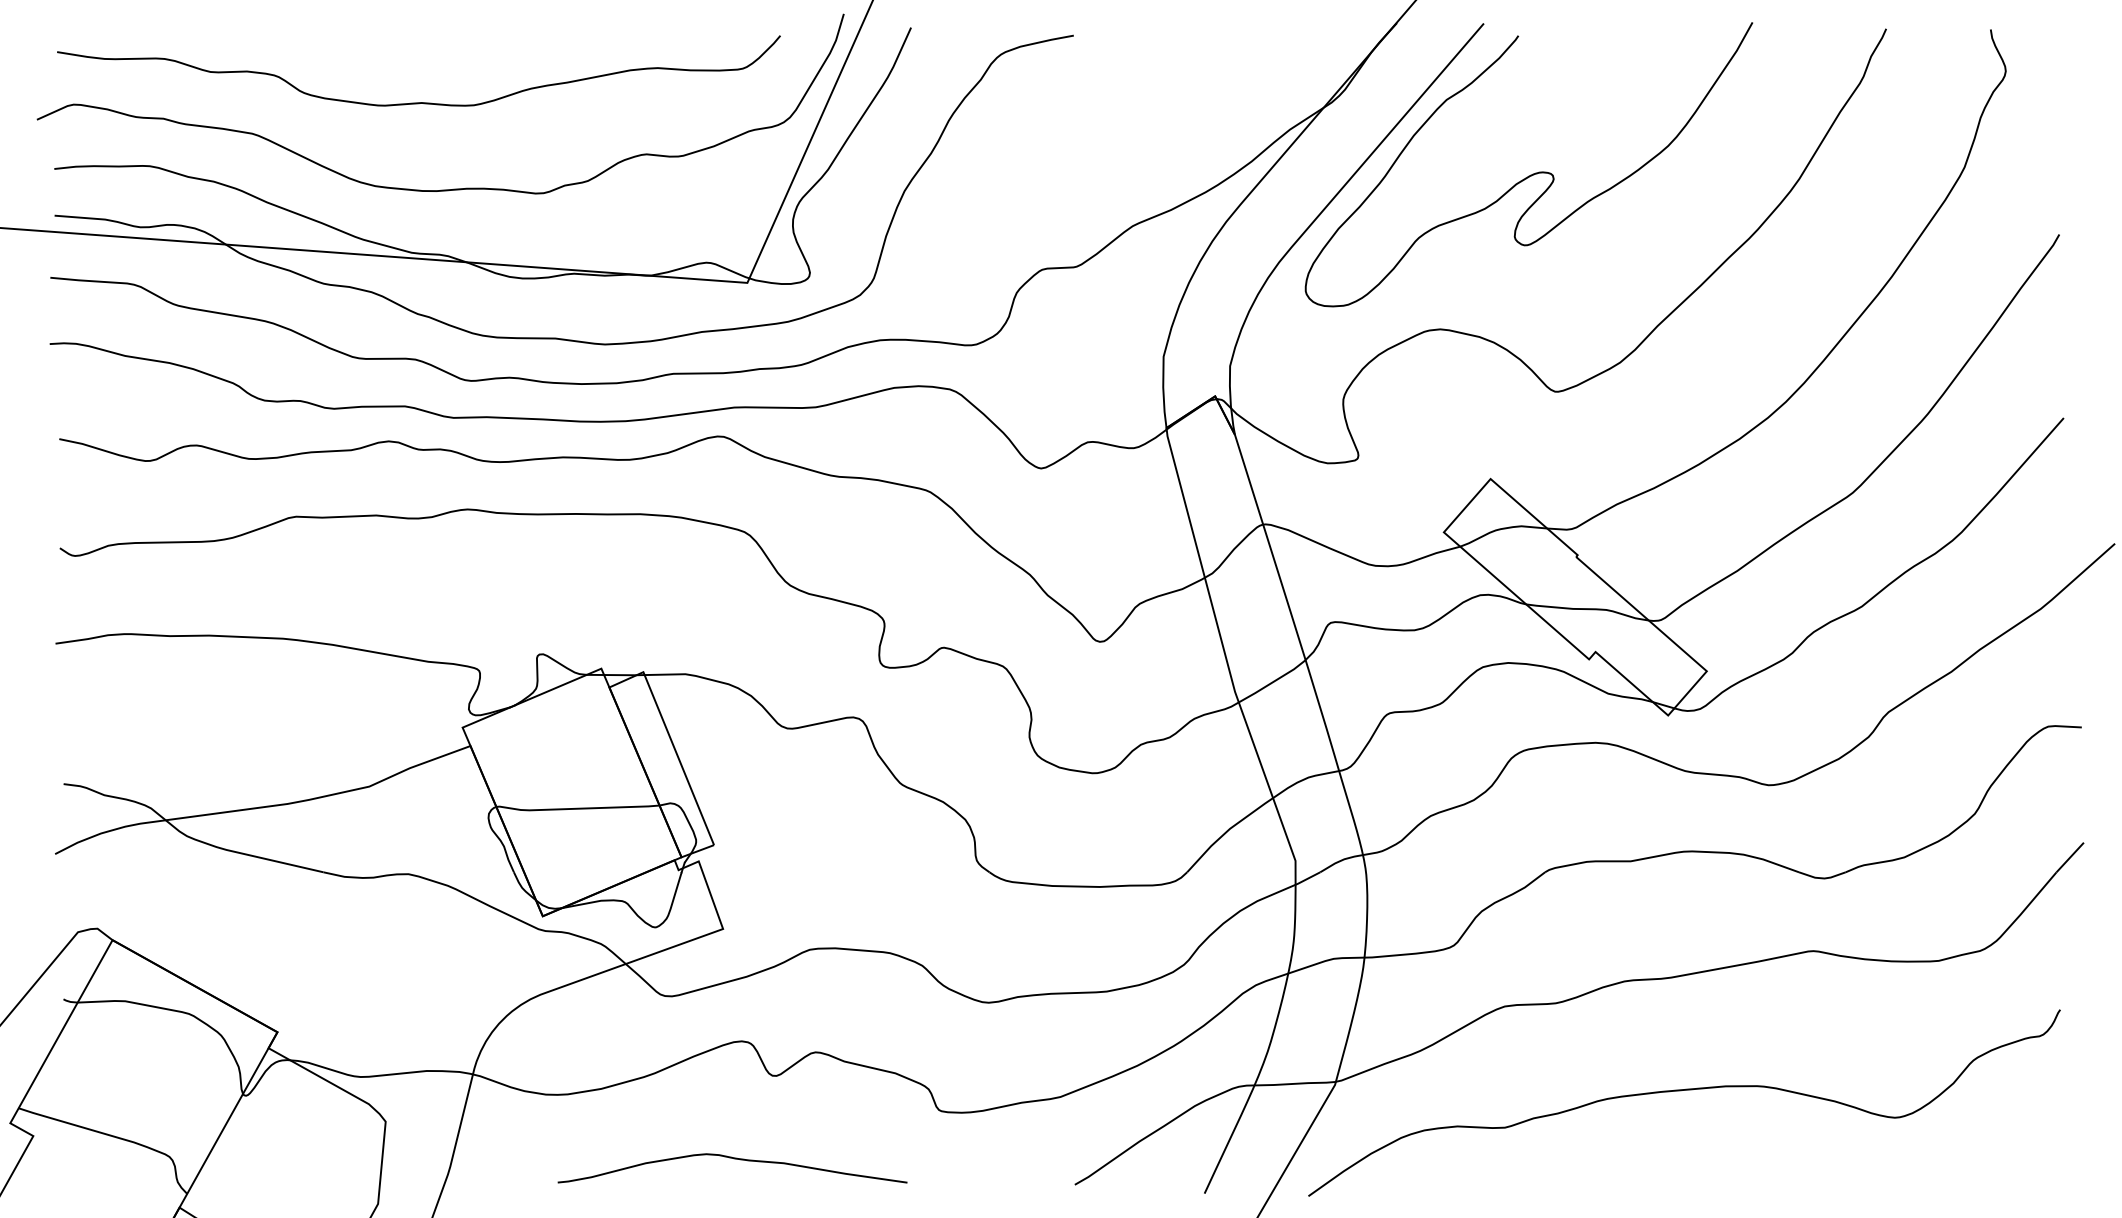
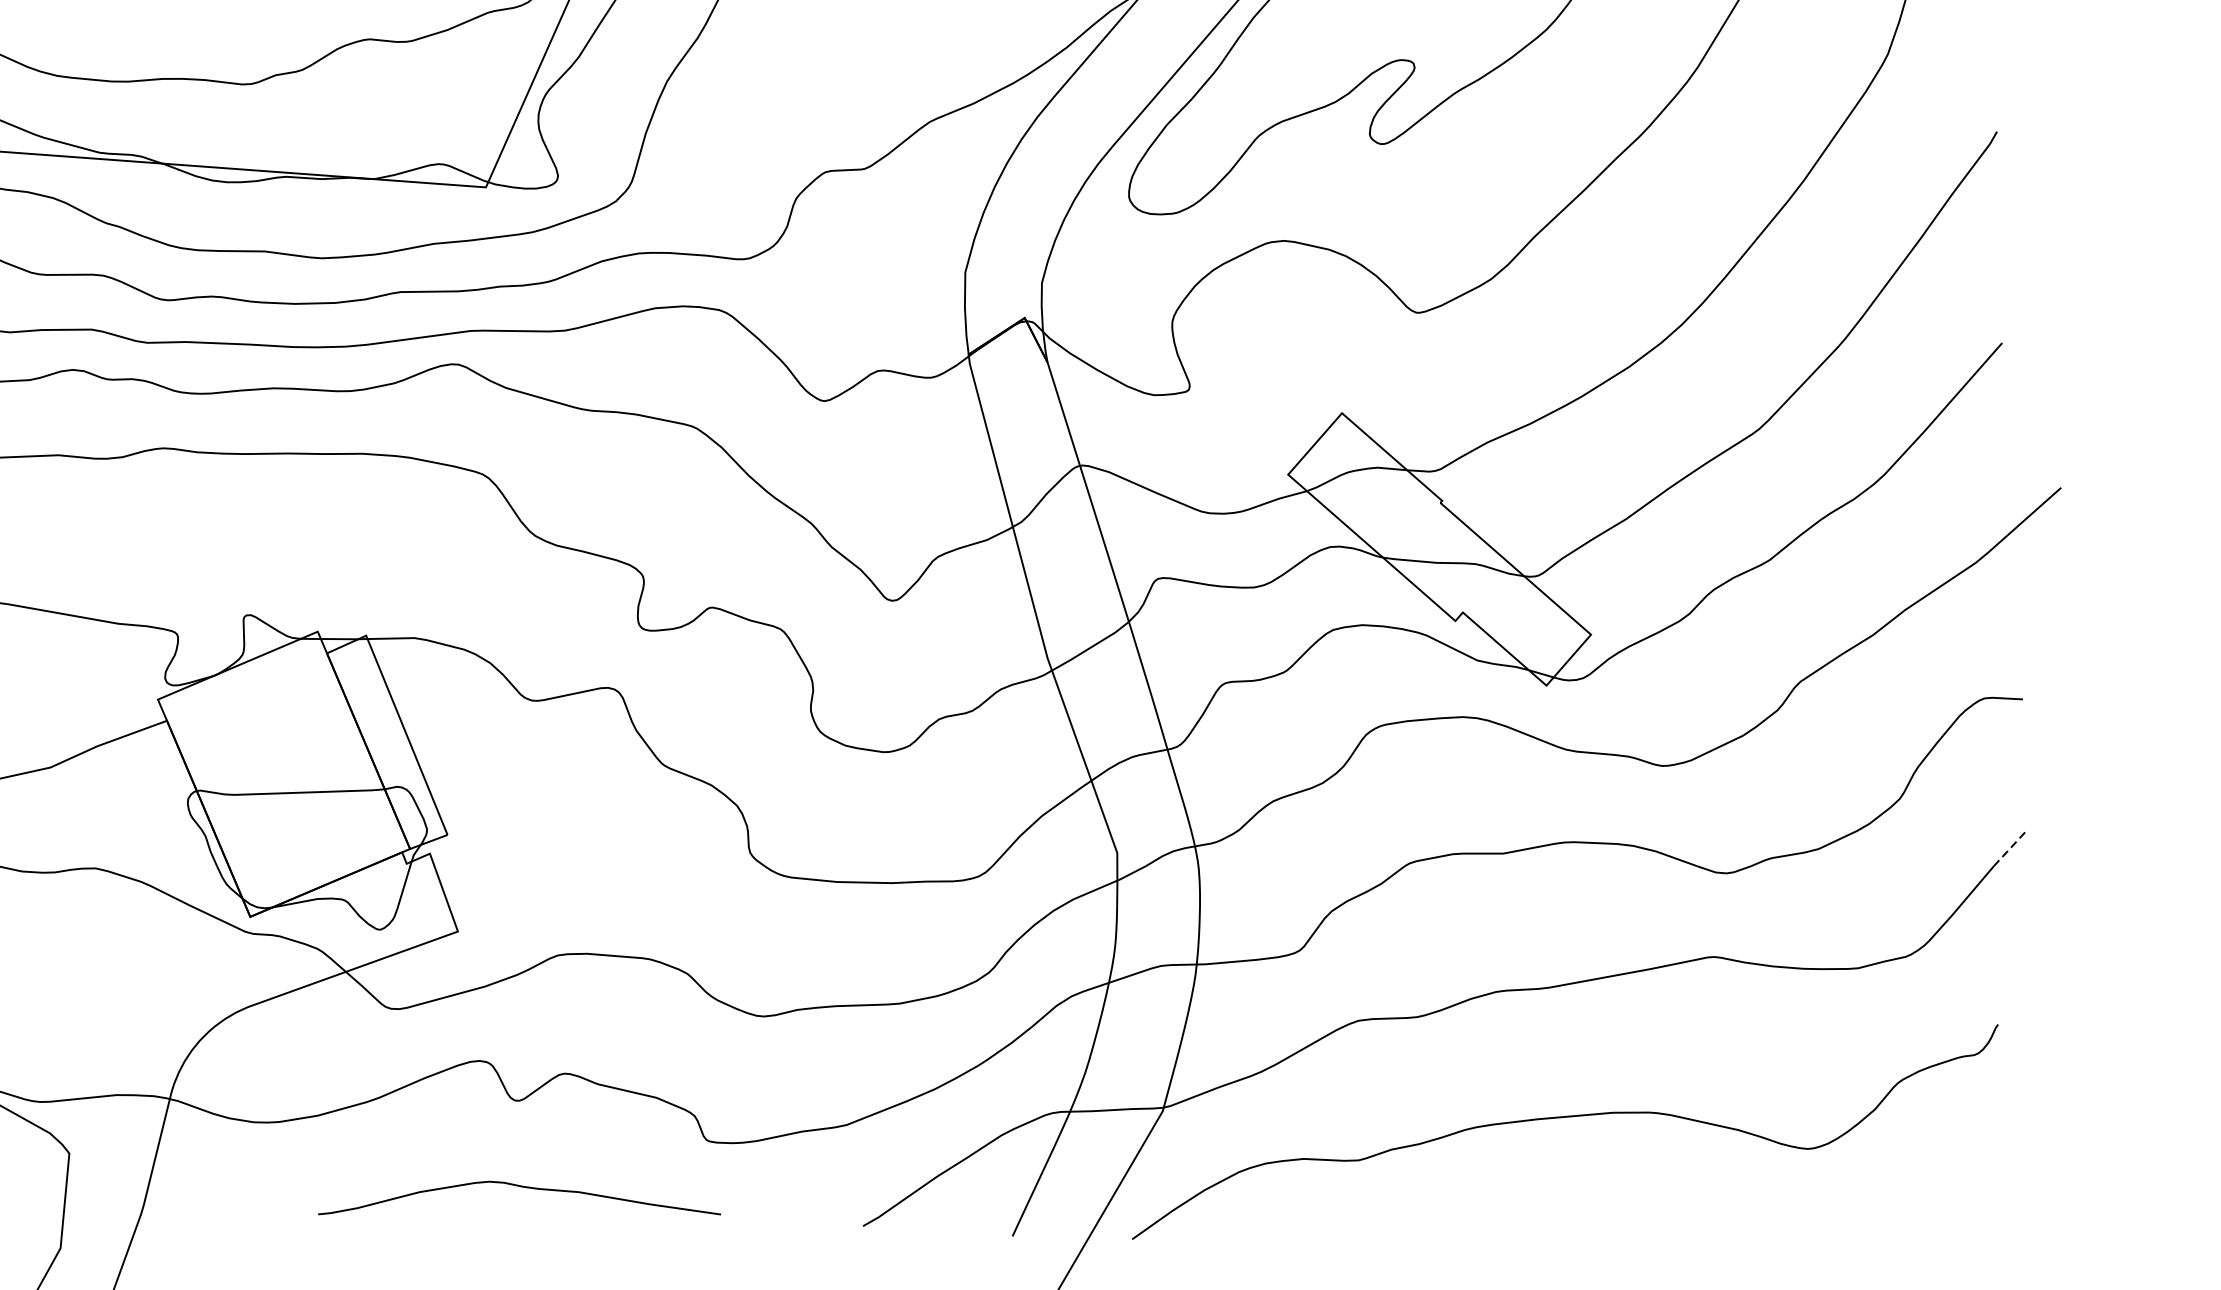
line: (2070, 857) -> (2009, 849), solid -> dashed
curve: (734, 1159) -> (521, 1187), moved

